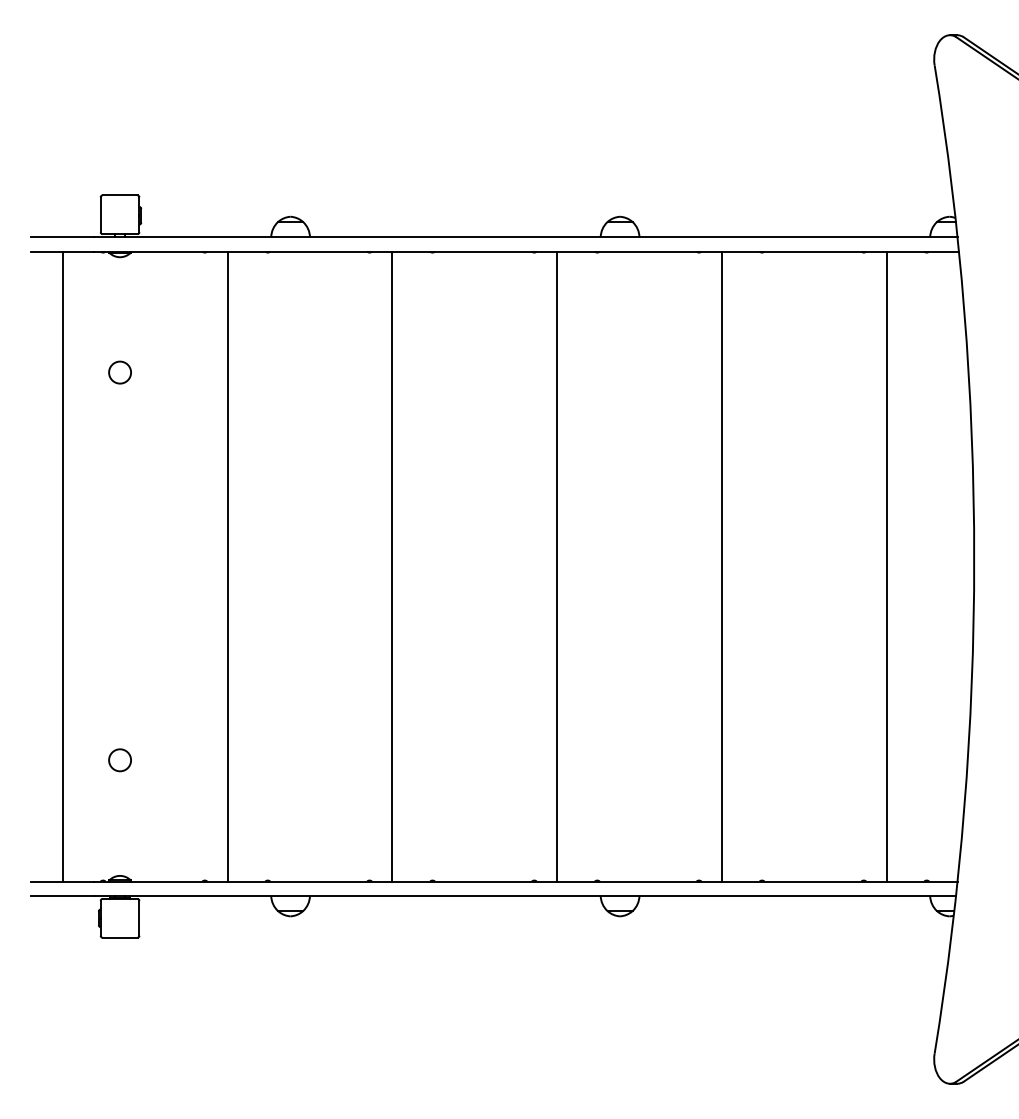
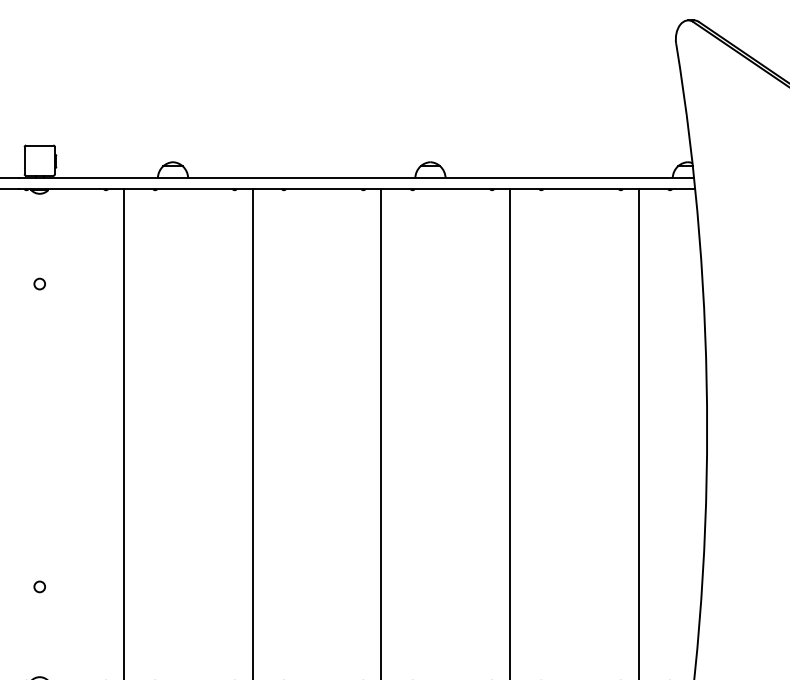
circle: (119, 372) -> (39, 283), size x0.62
circle: (119, 760) -> (39, 587), size x0.62

